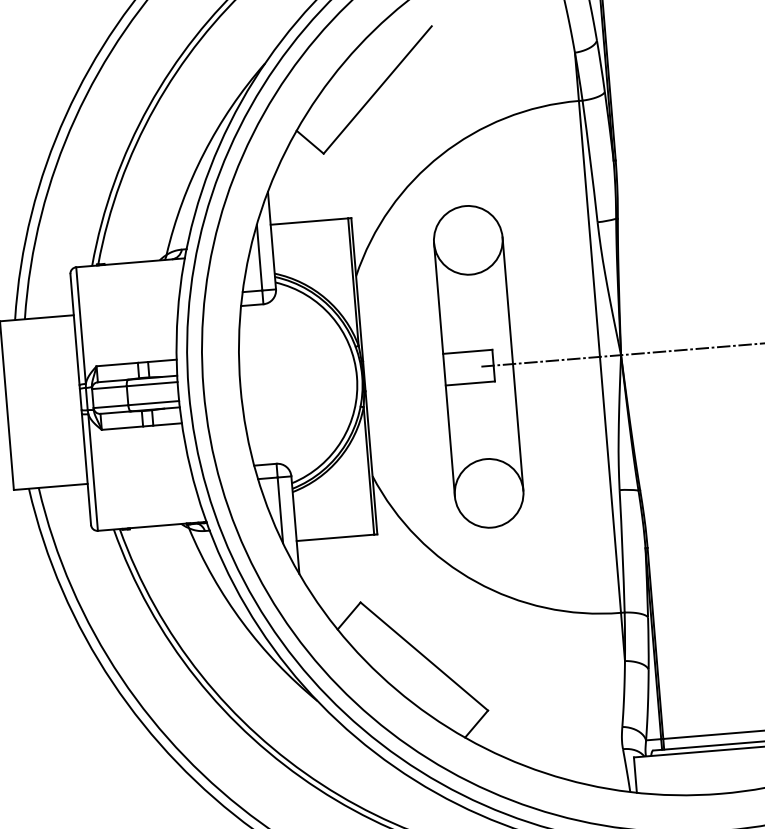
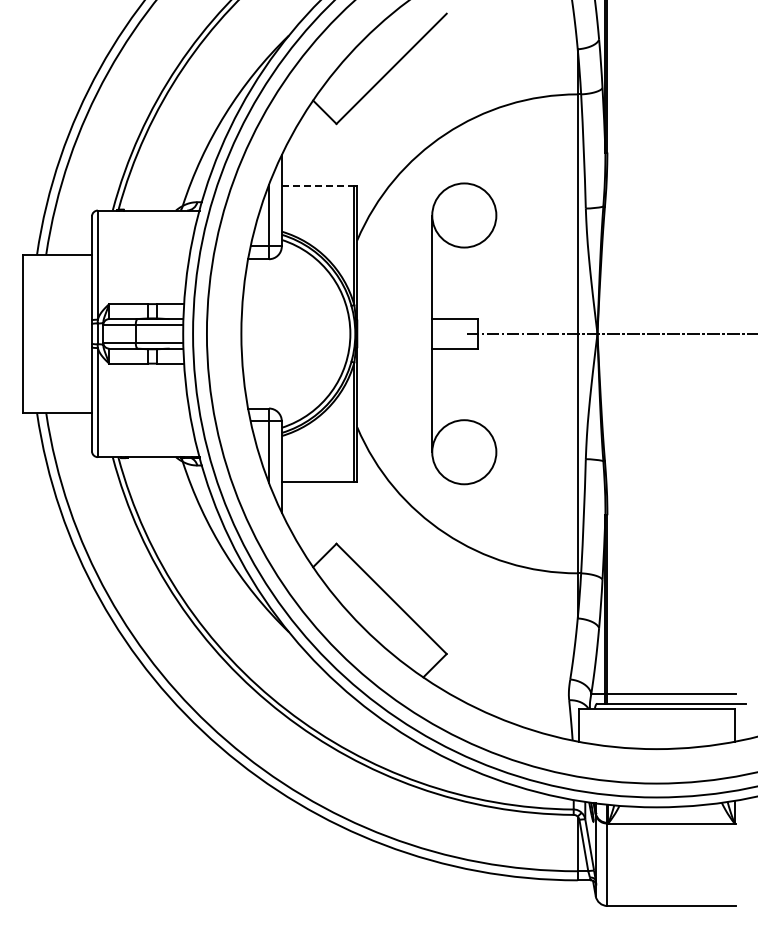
line: (309, 221) -> (318, 185), solid -> dashed
line: (513, 363) -> (496, 333), removed

